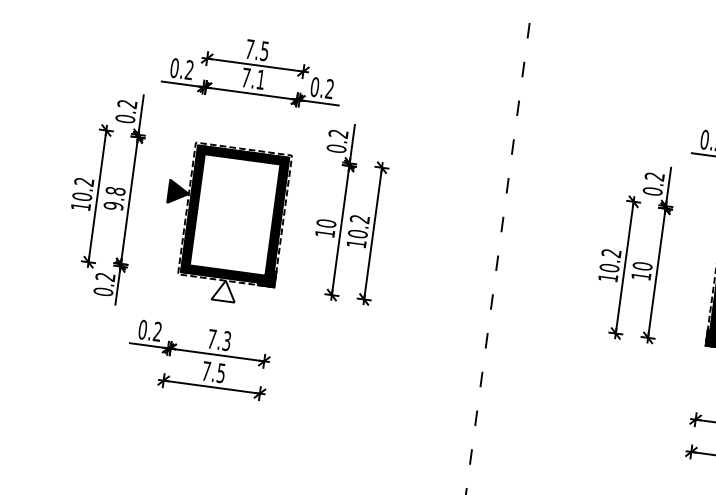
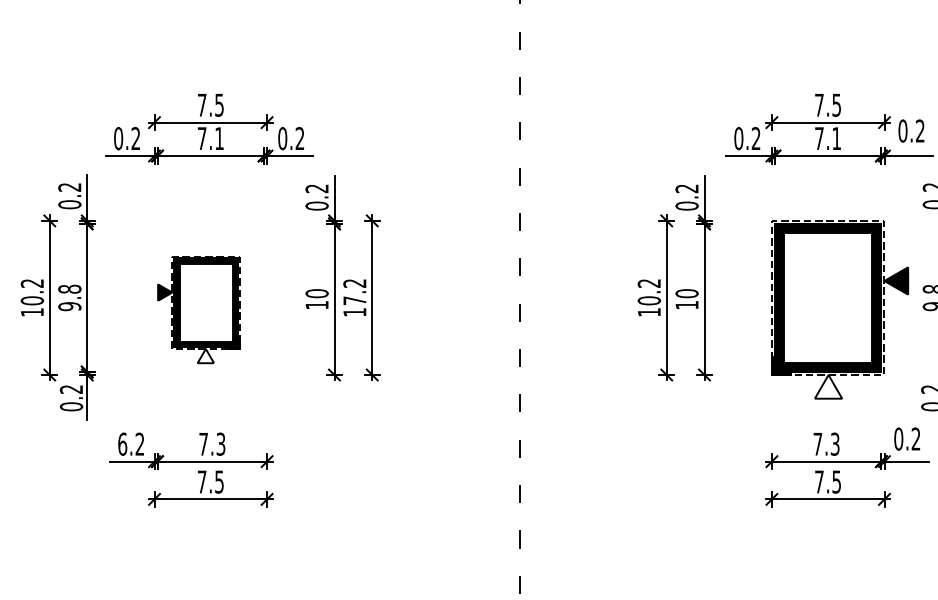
part: (223, 223) -> (198, 309), size x0.6
text: (357, 233) -> (354, 300), 10.2 -> 17.2
text: (142, 329) -> (122, 443), 0.2 -> 6.2

